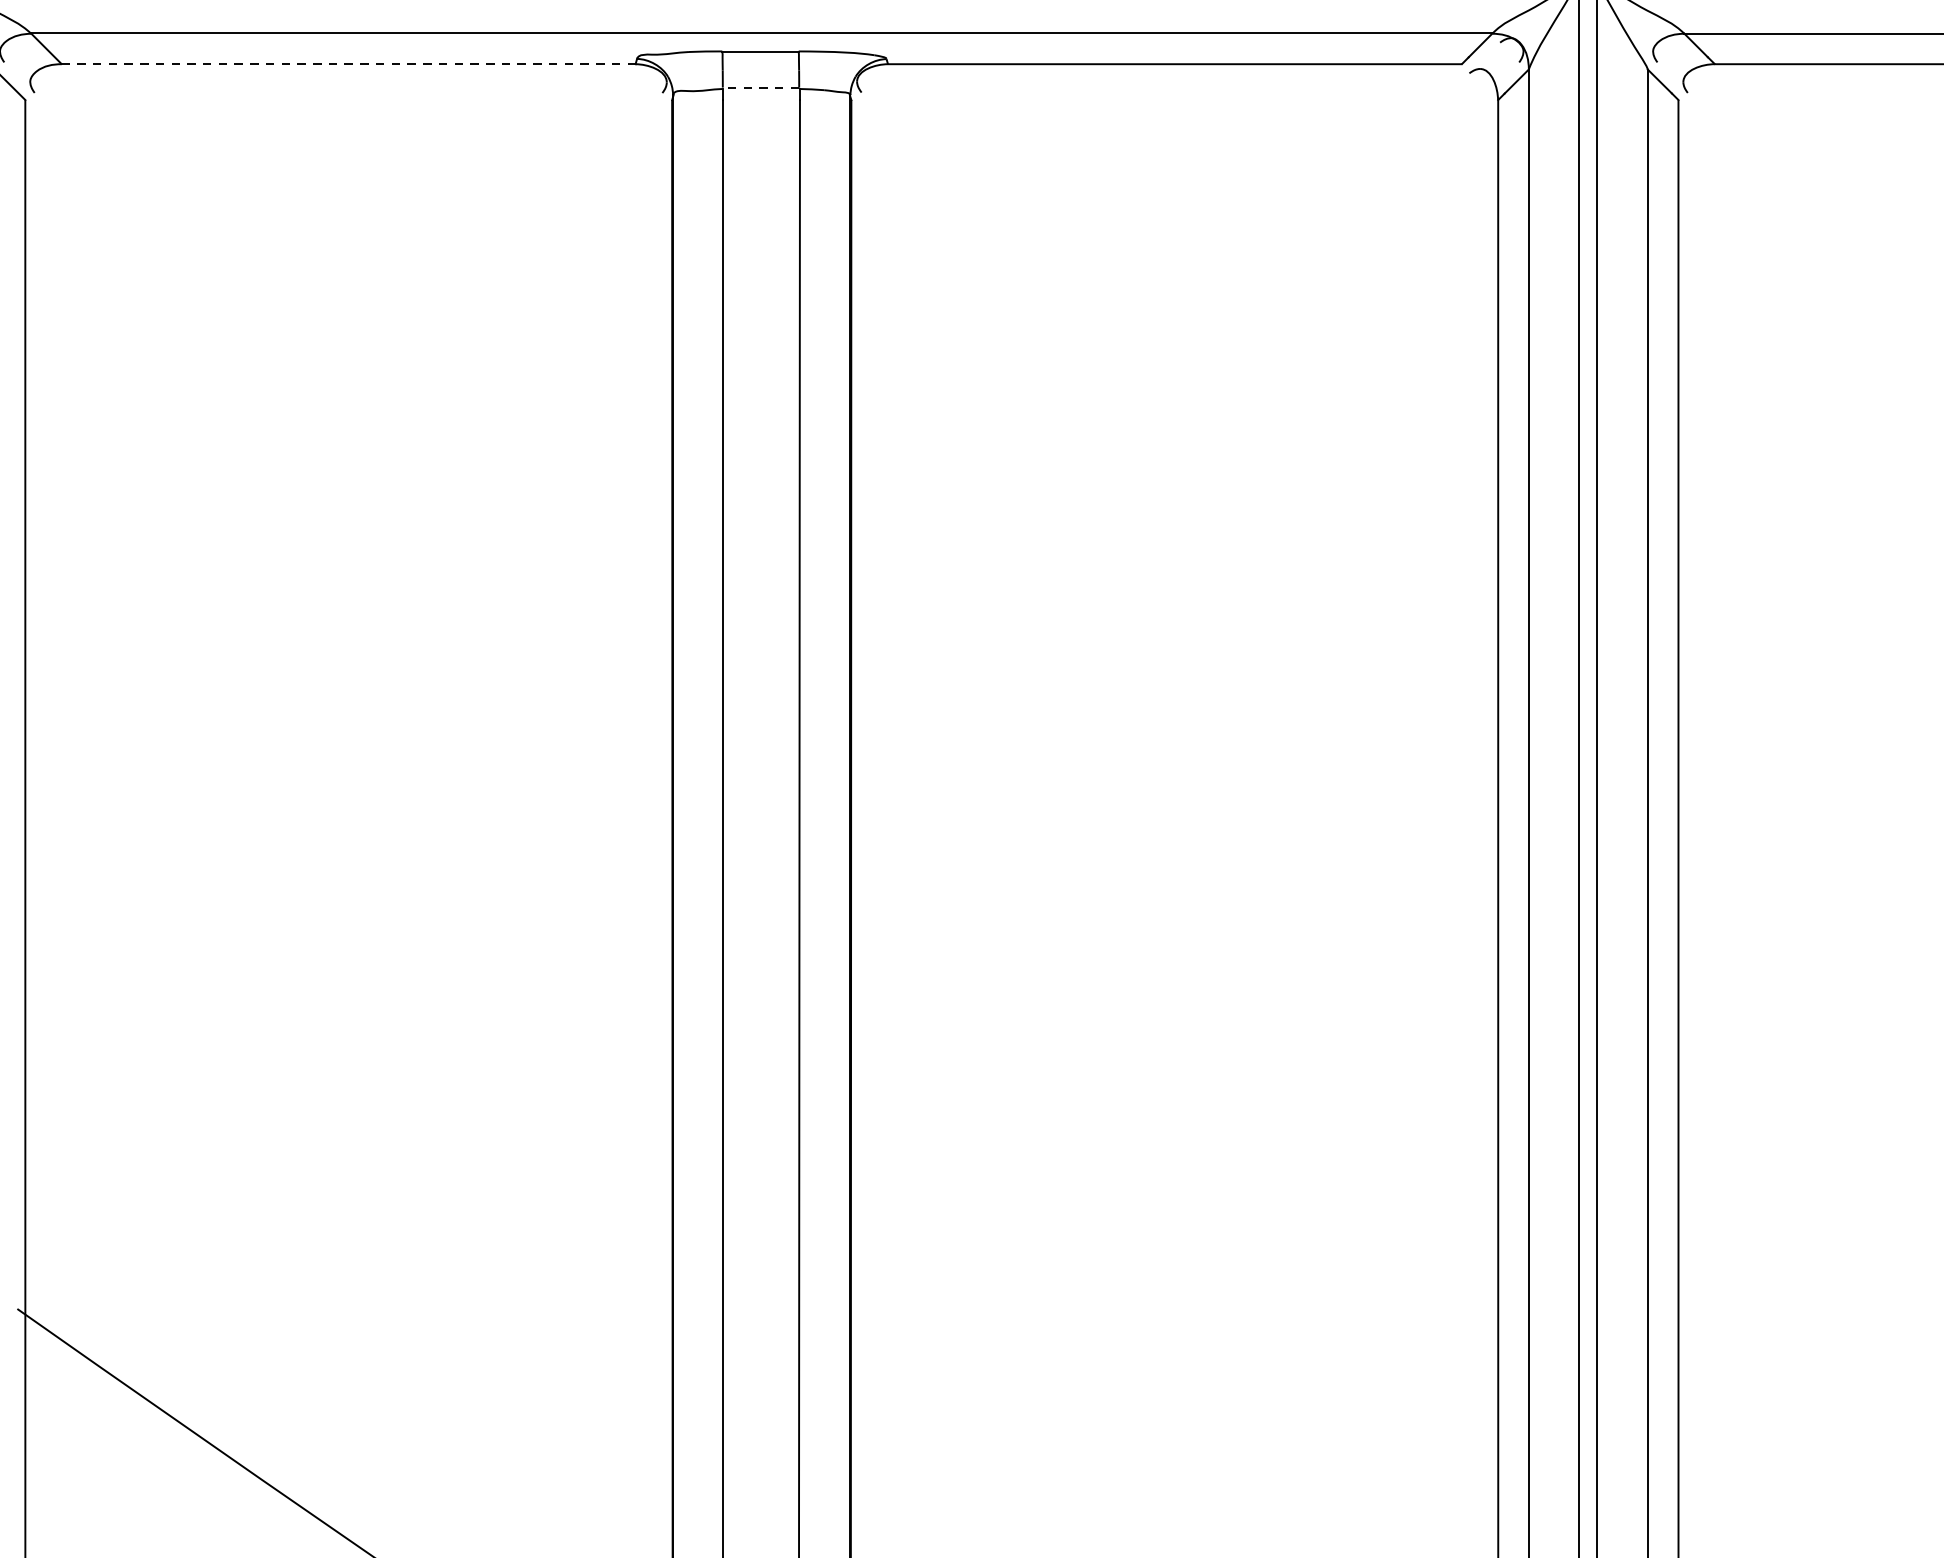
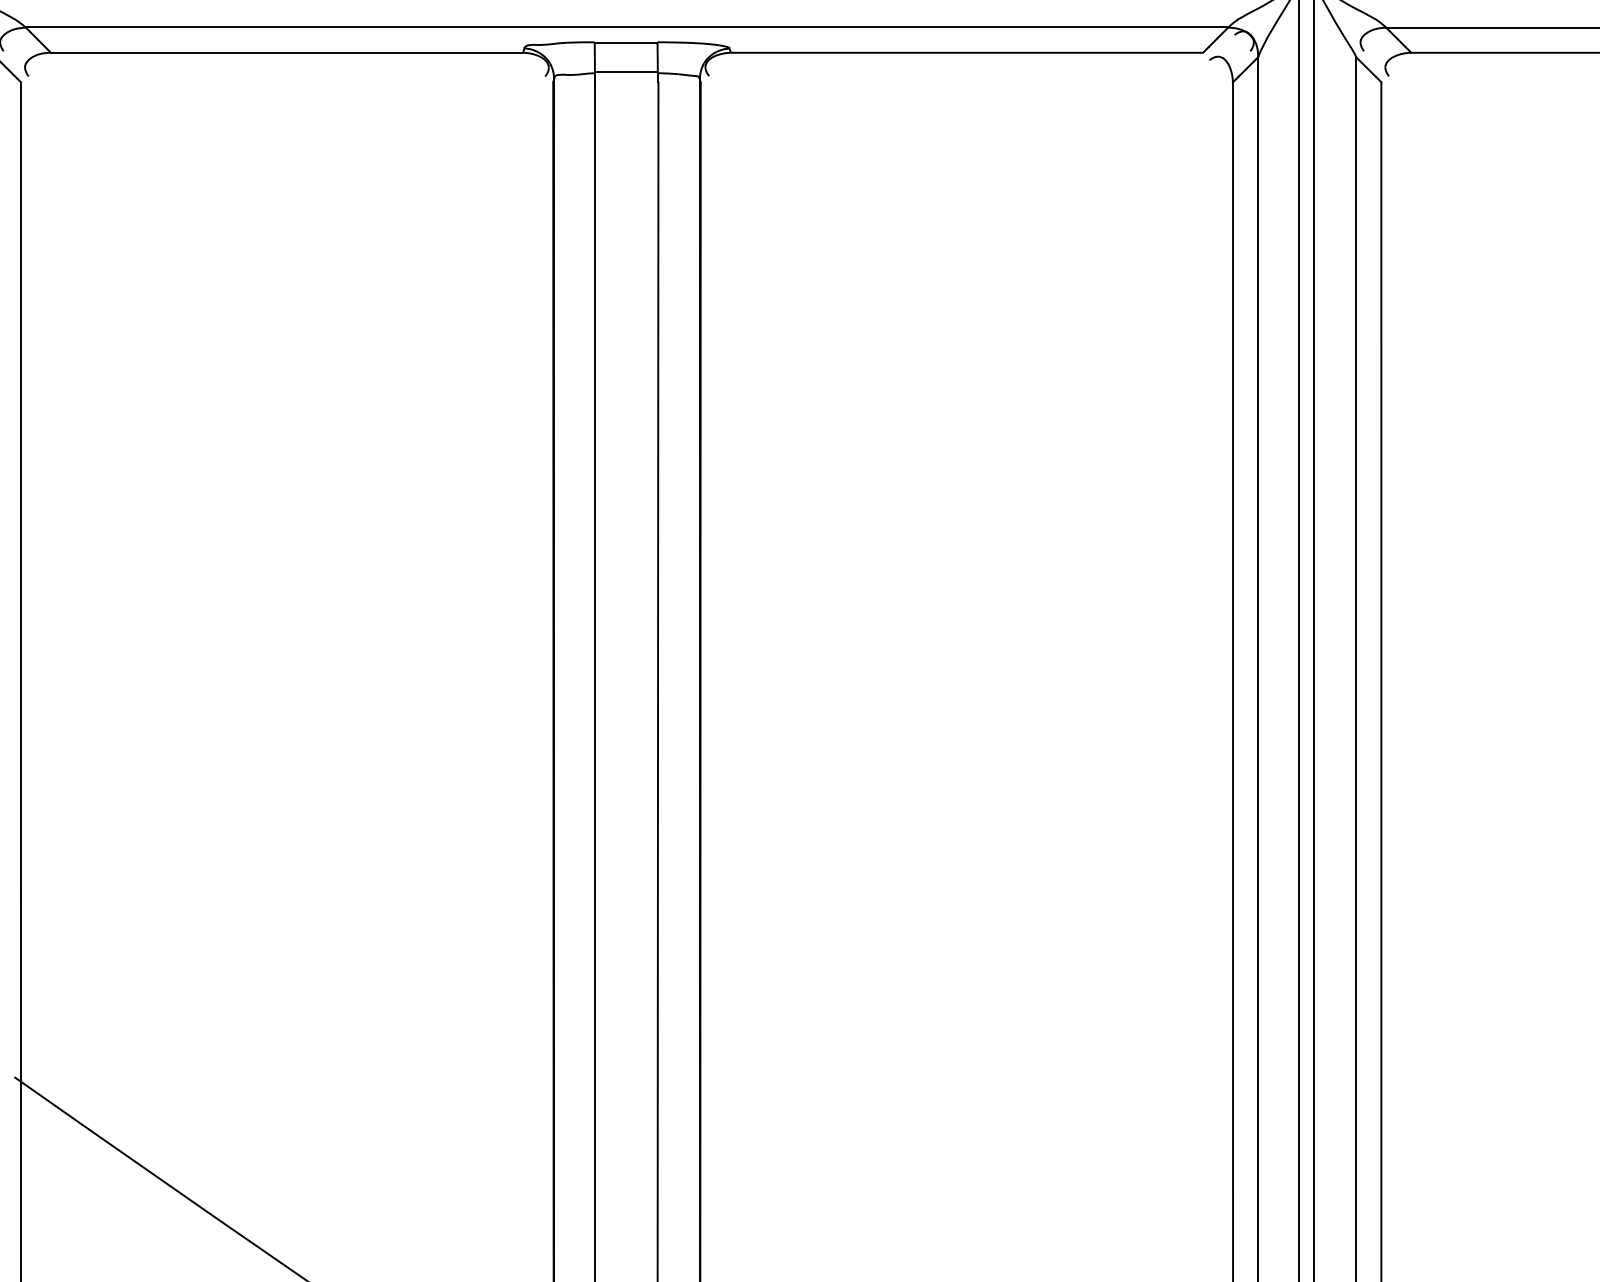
line: (349, 63) -> (287, 52), dashed -> solid
line: (759, 88) -> (625, 72), dashed -> solid

